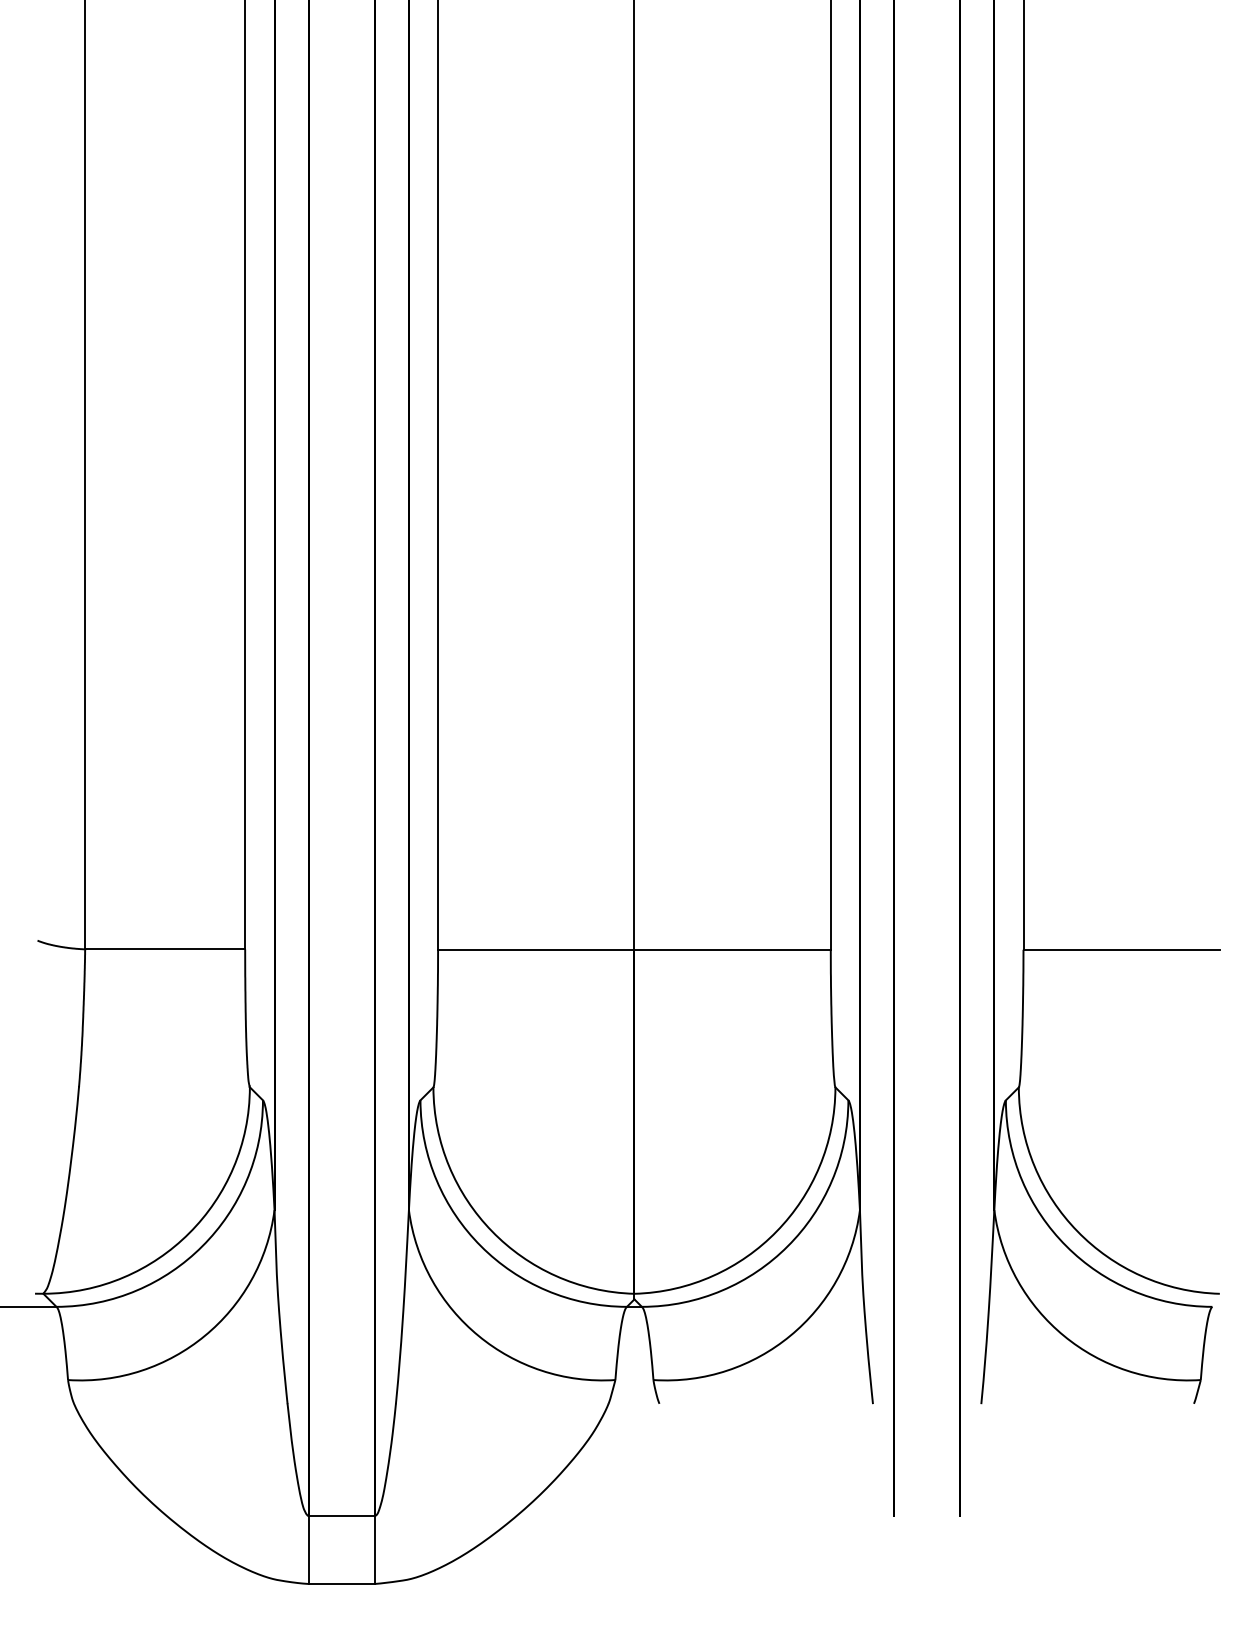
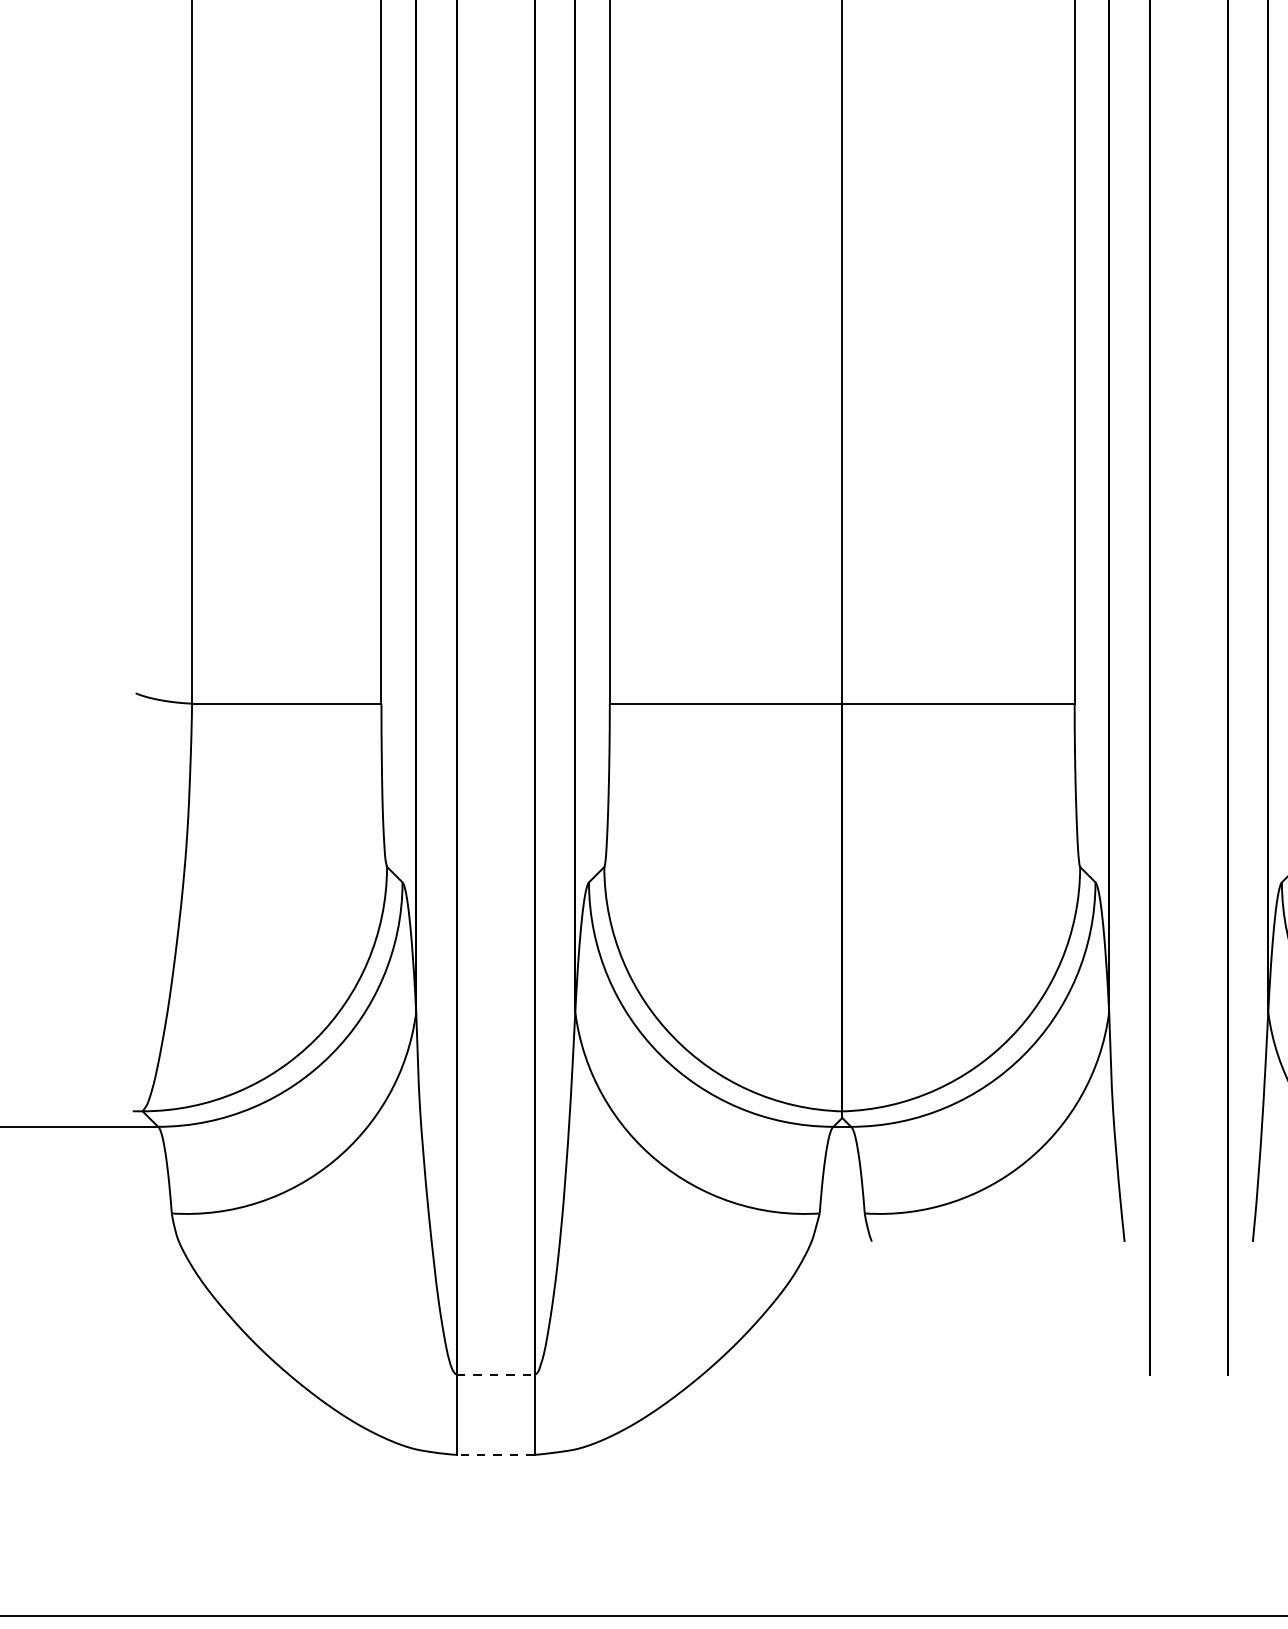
line: (341, 1516) -> (495, 1374), solid -> dashed
line: (341, 1584) -> (495, 1455), solid -> dashed

